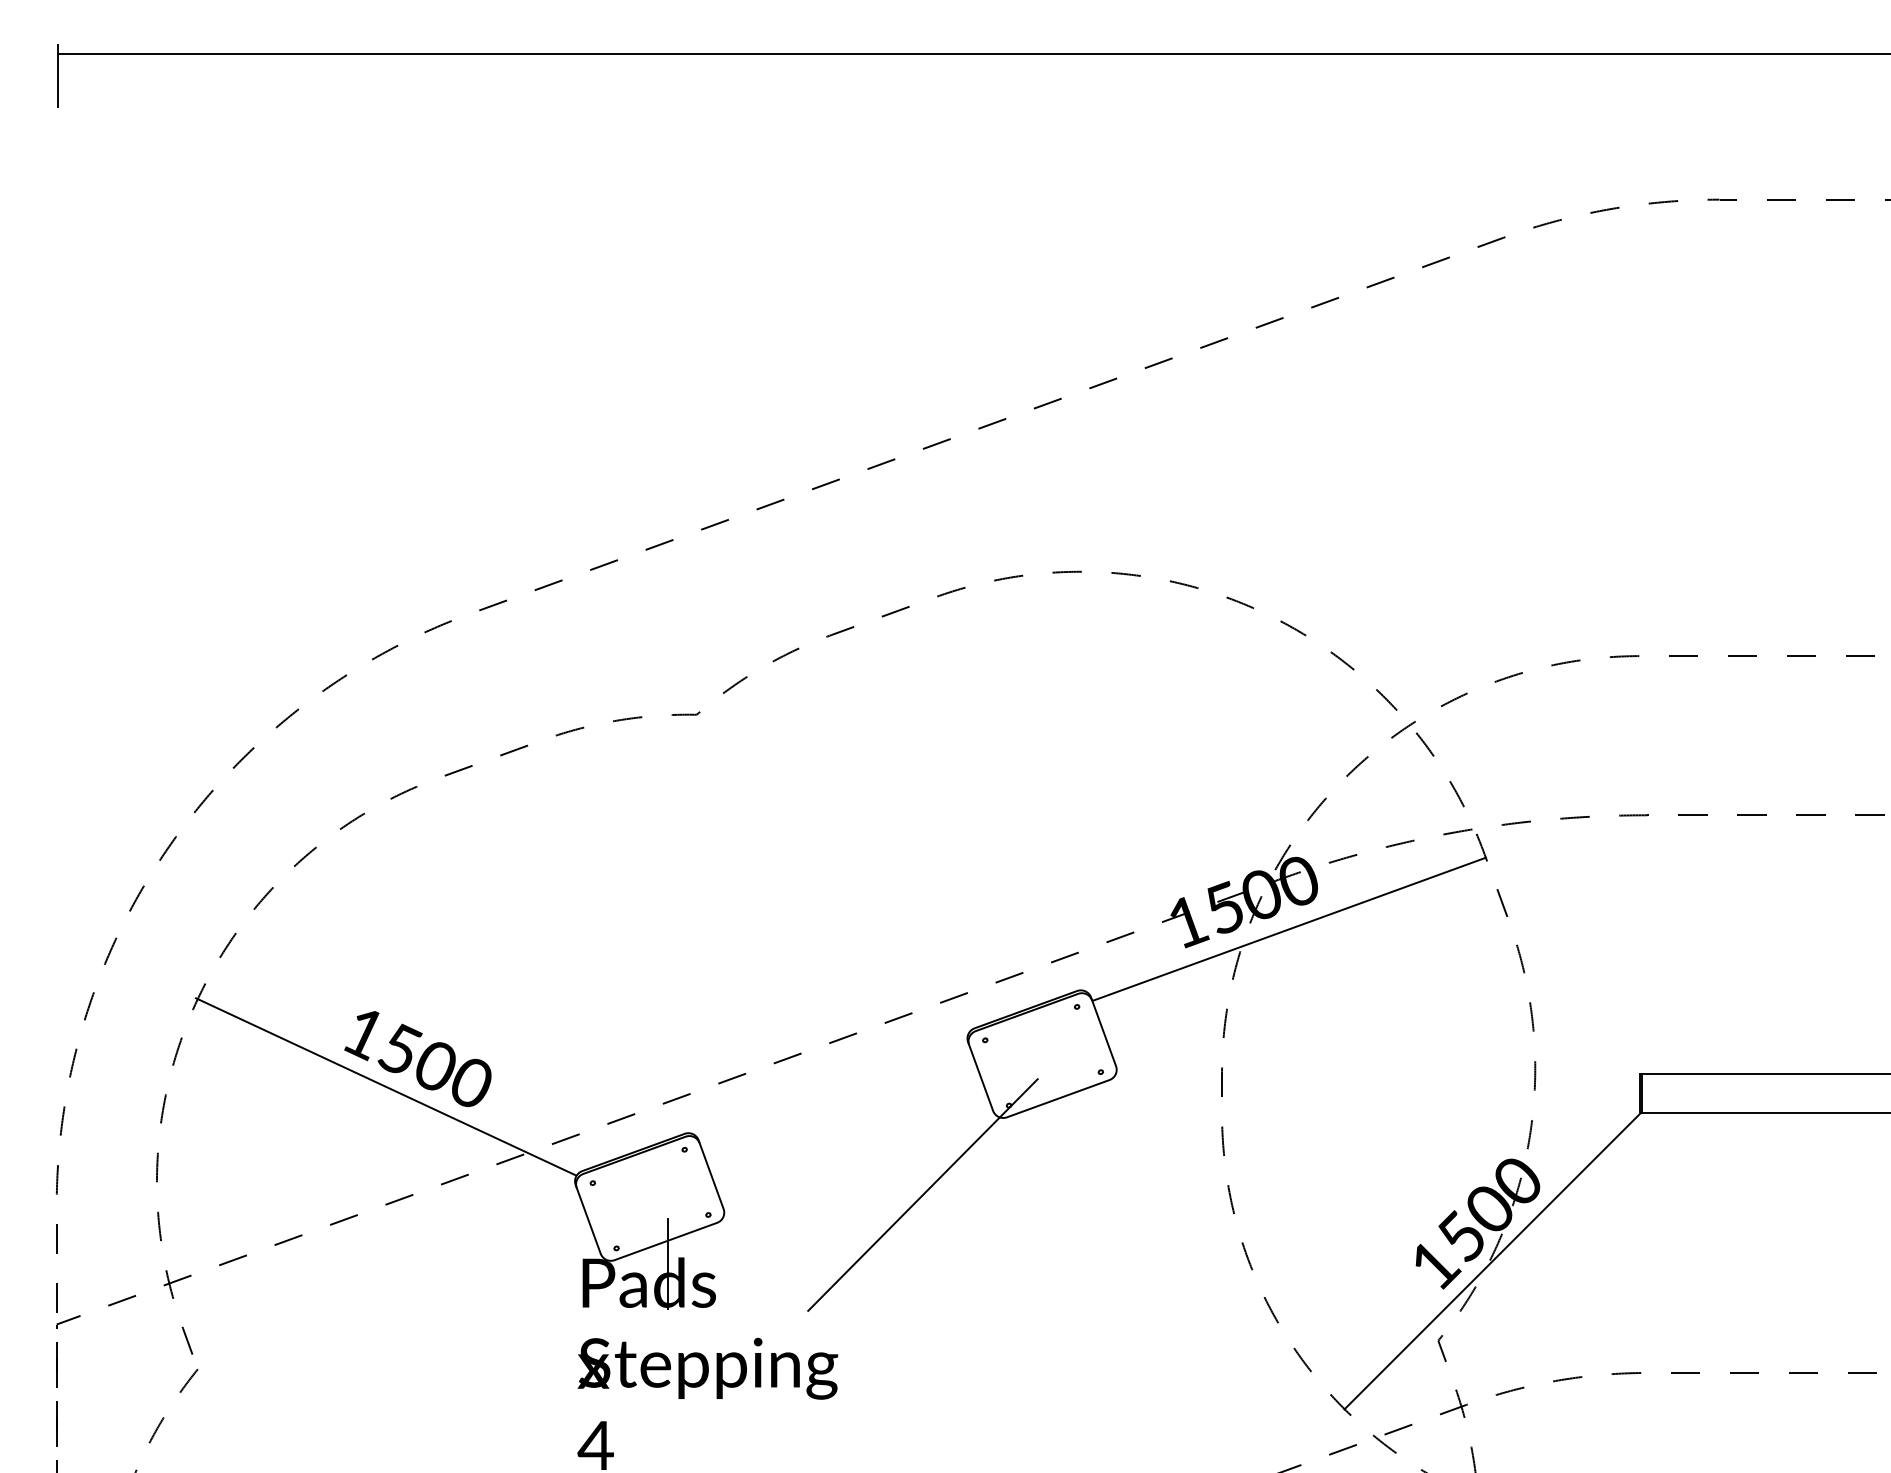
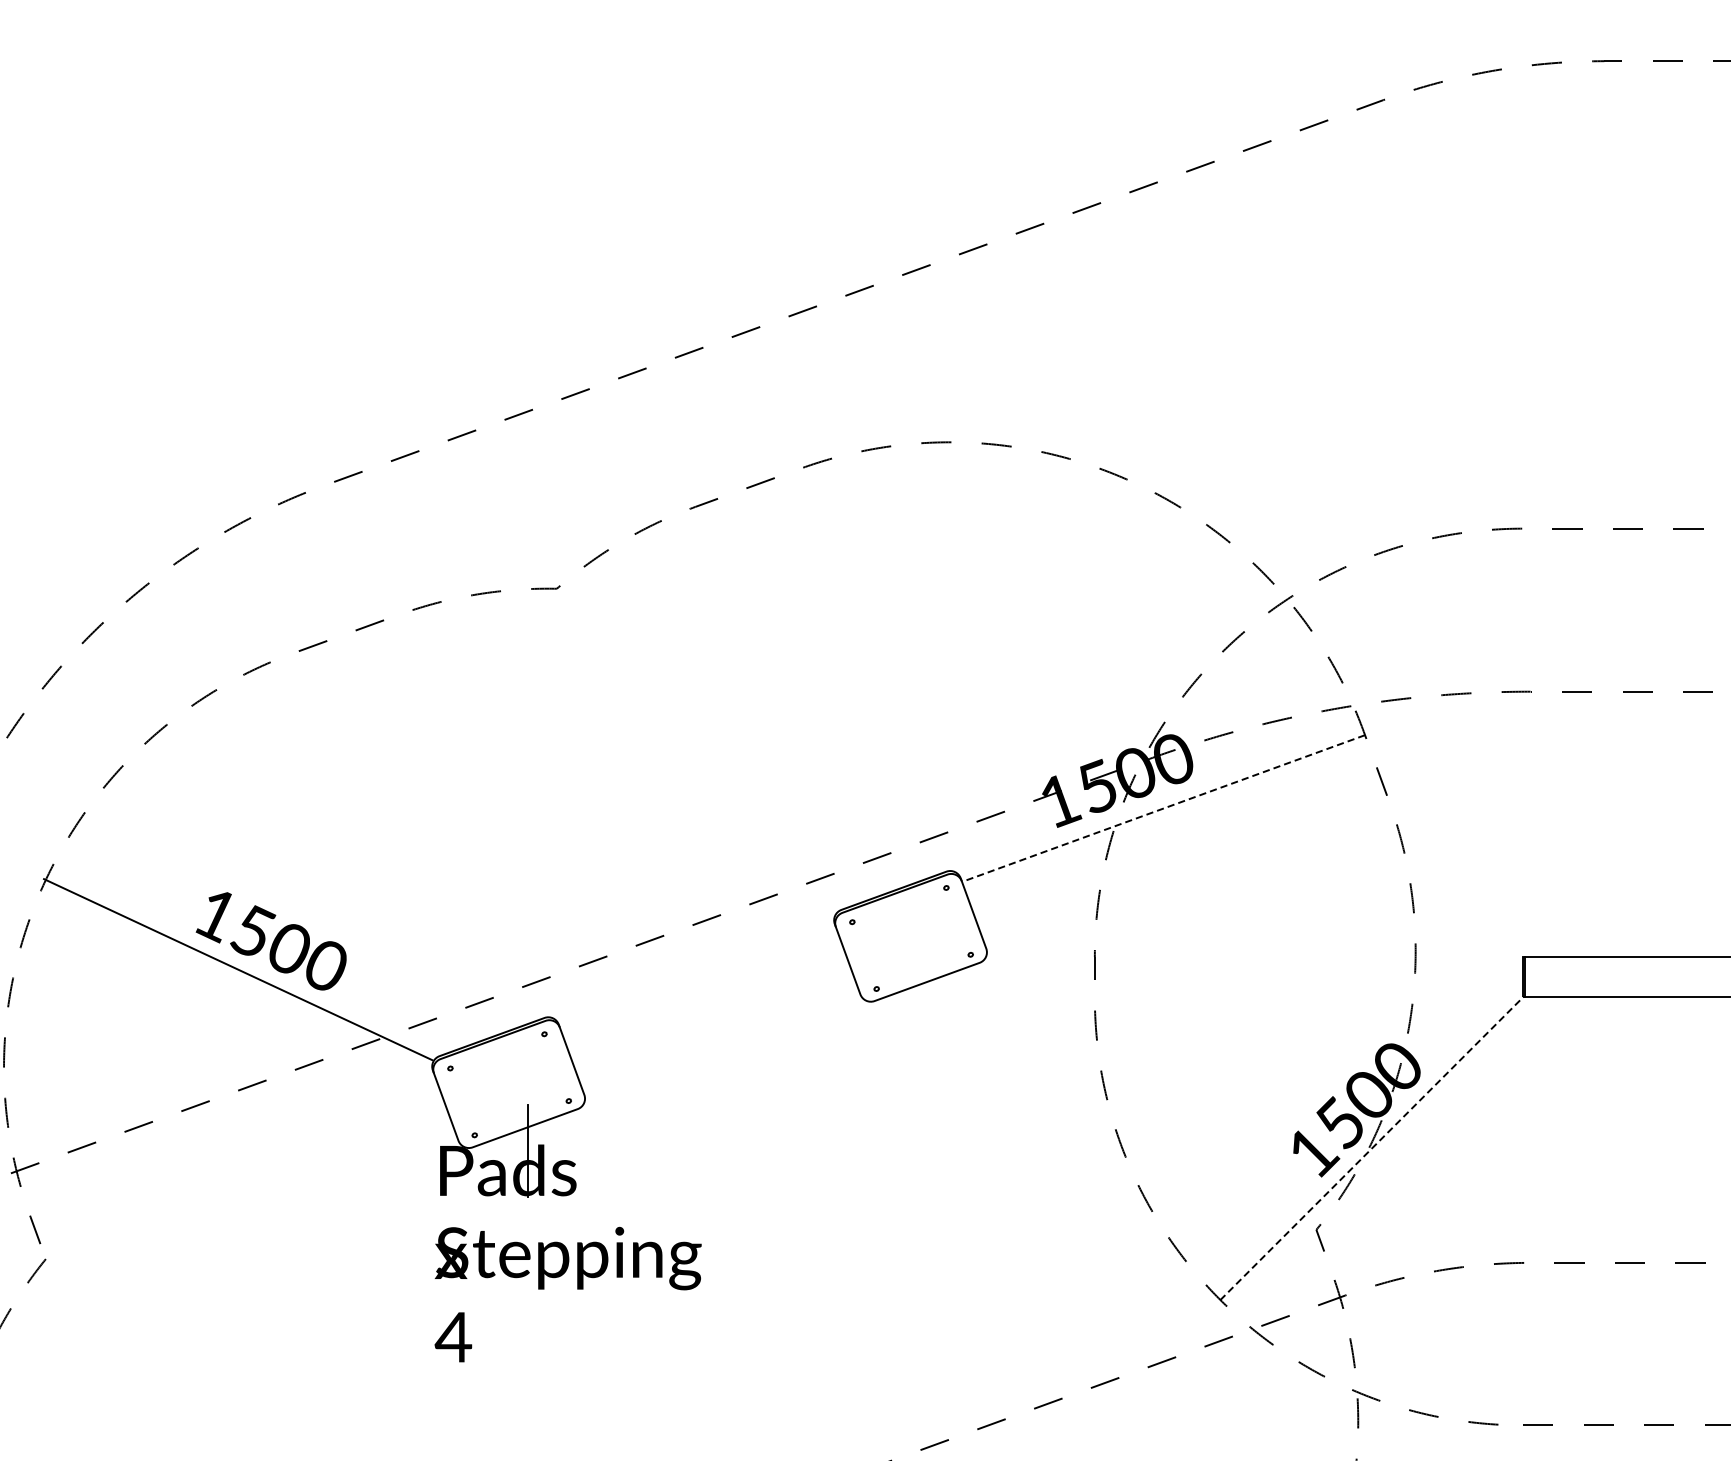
line: (1288, 929) -> (1162, 808), solid -> dashed
line: (922, 1194) -> (788, 1080), removed
line: (1492, 1261) -> (1371, 1148), solid -> dashed

